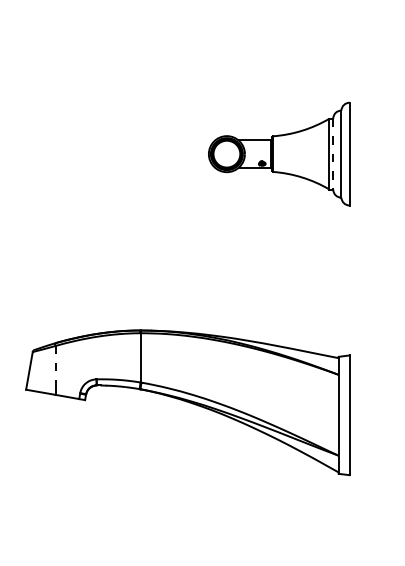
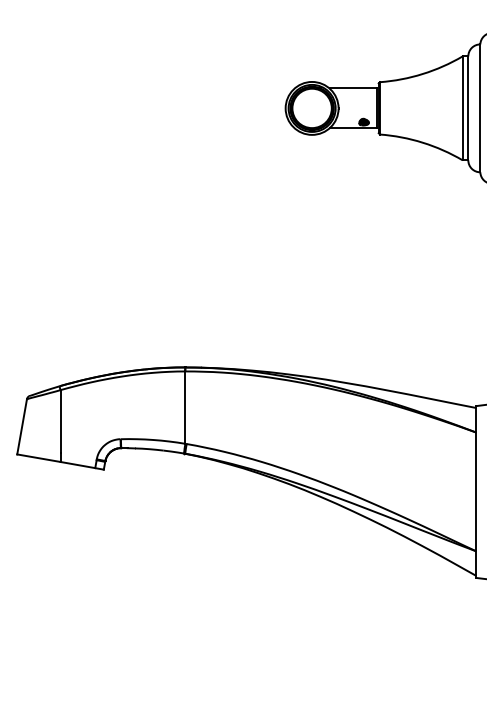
line: (333, 154) -> (468, 108), dashed -> solid
line: (55, 366) -> (60, 420), dashed -> solid

